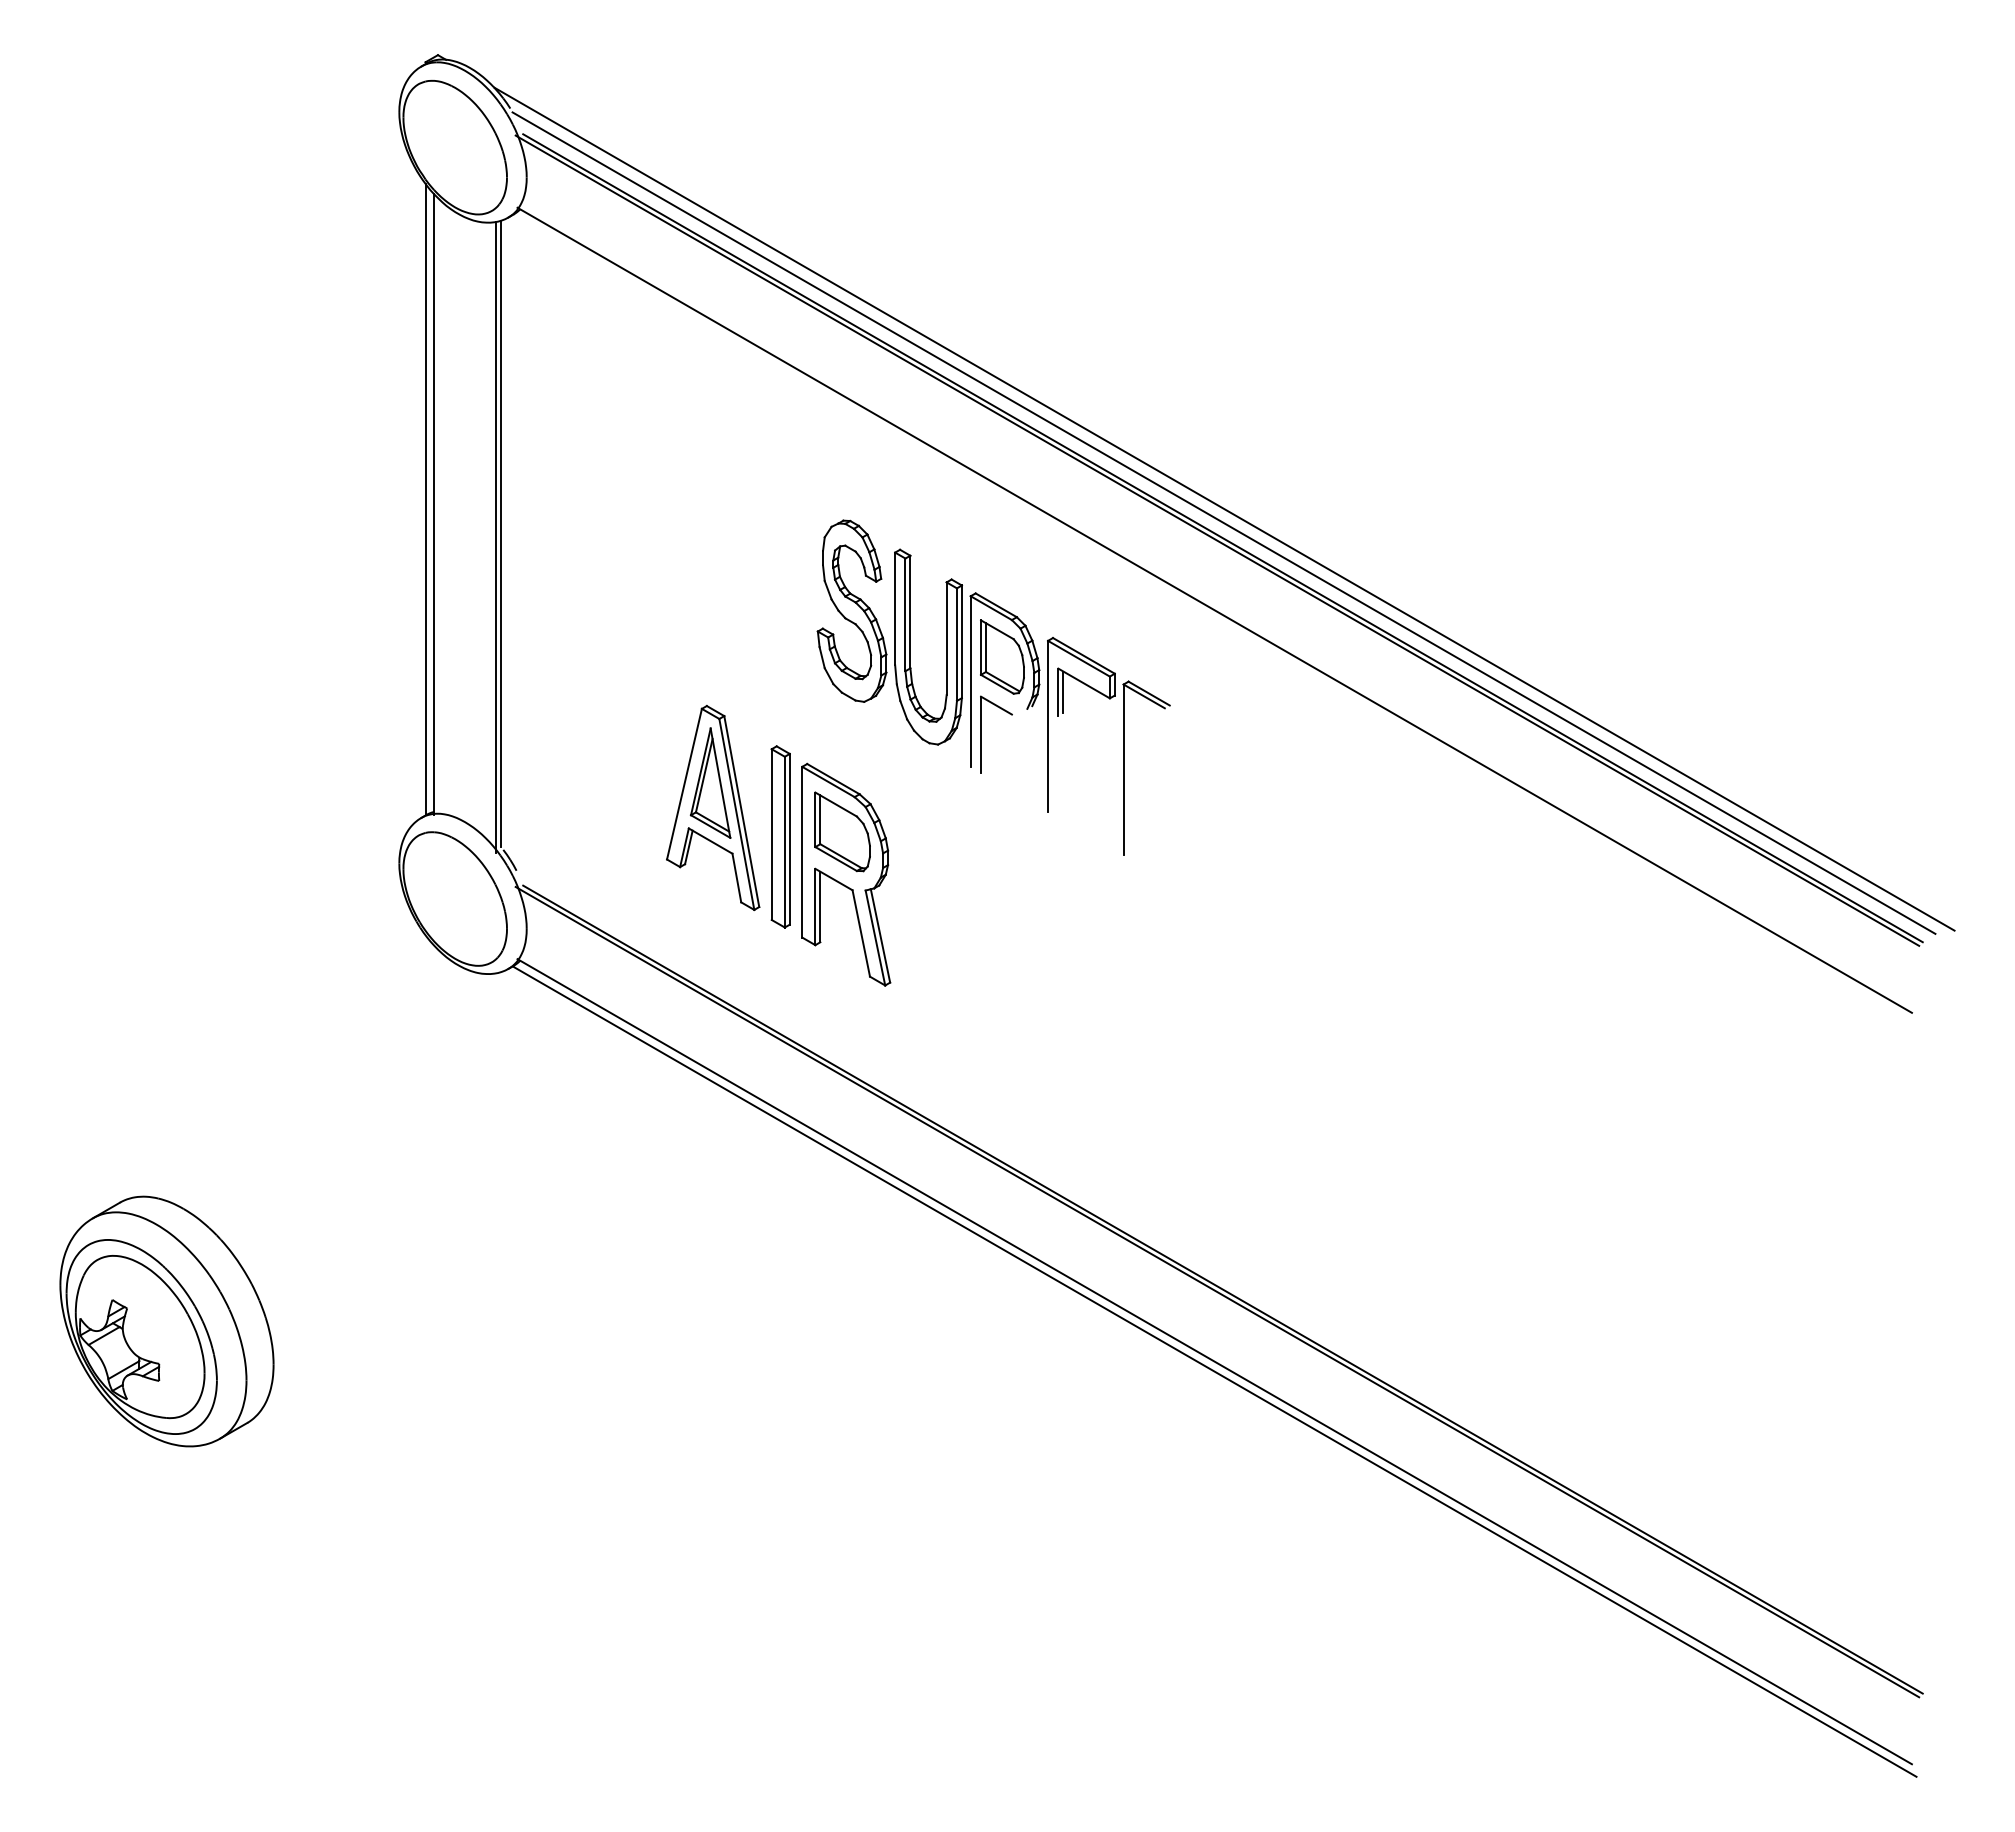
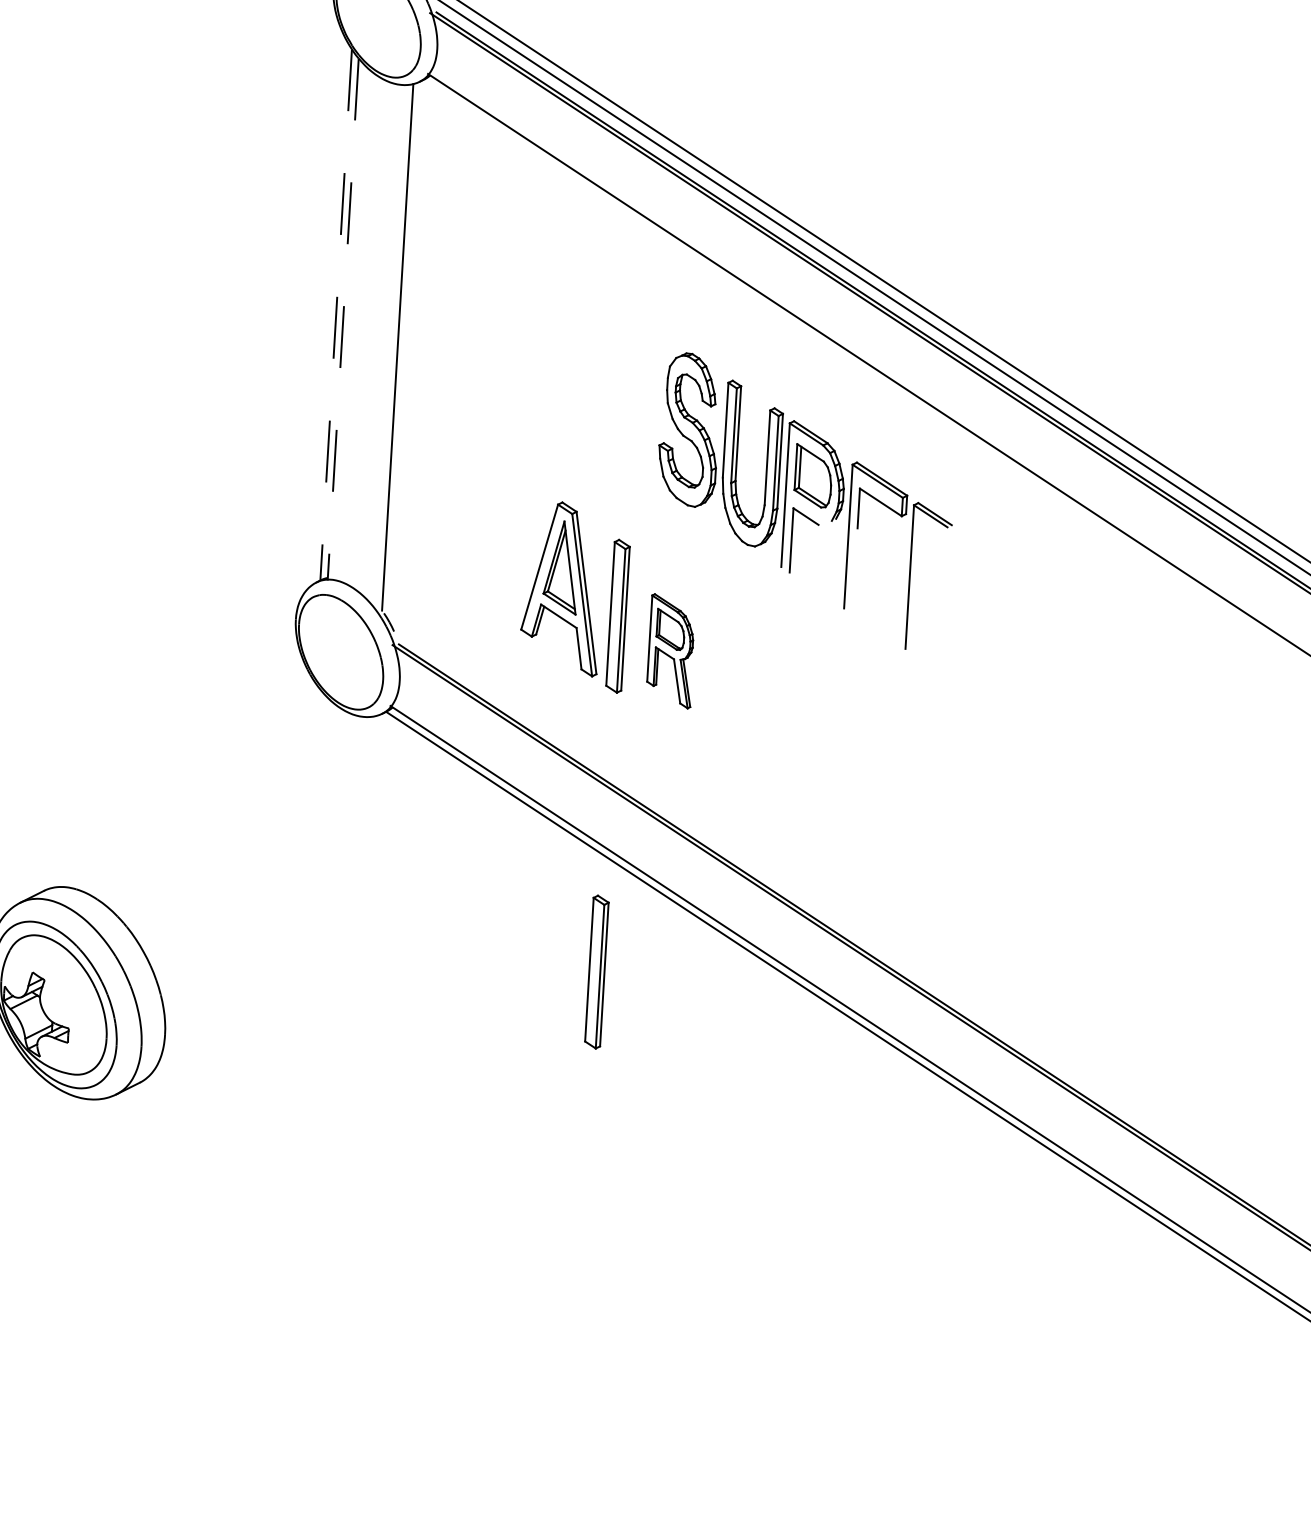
line: (425, 499) -> (336, 314), solid -> dashed
line: (434, 505) -> (343, 320), solid -> dashed
line: (495, 536) -> (393, 349), removed
line: (1063, 692) -> (863, 508), removed
part: (846, 874) -> (671, 651), size x0.6
part: (780, 1259) -> (596, 971), added

